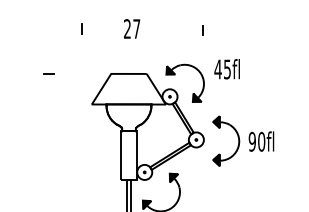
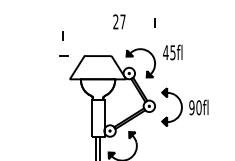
line: (82, 28) -> (62, 35), moved
text: (132, 28) -> (119, 21), moved
line: (48, 73) -> (63, 55), moved

